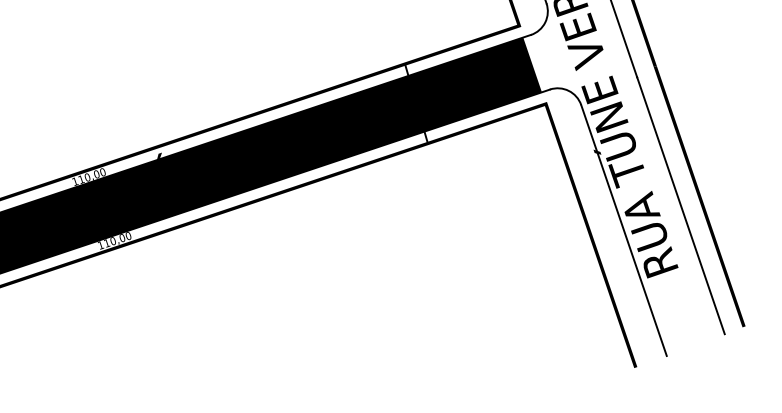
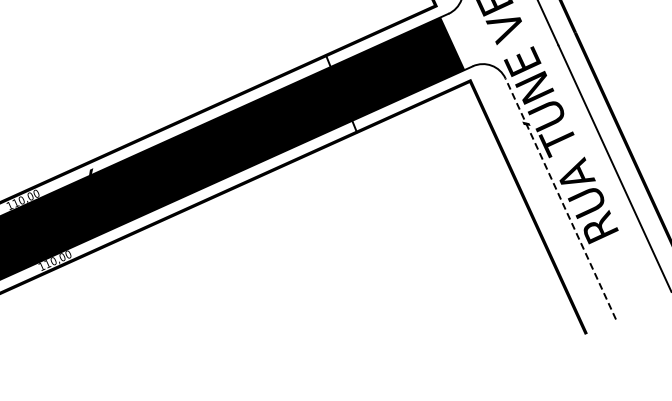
line: (624, 230) -> (561, 198), solid -> dashed

